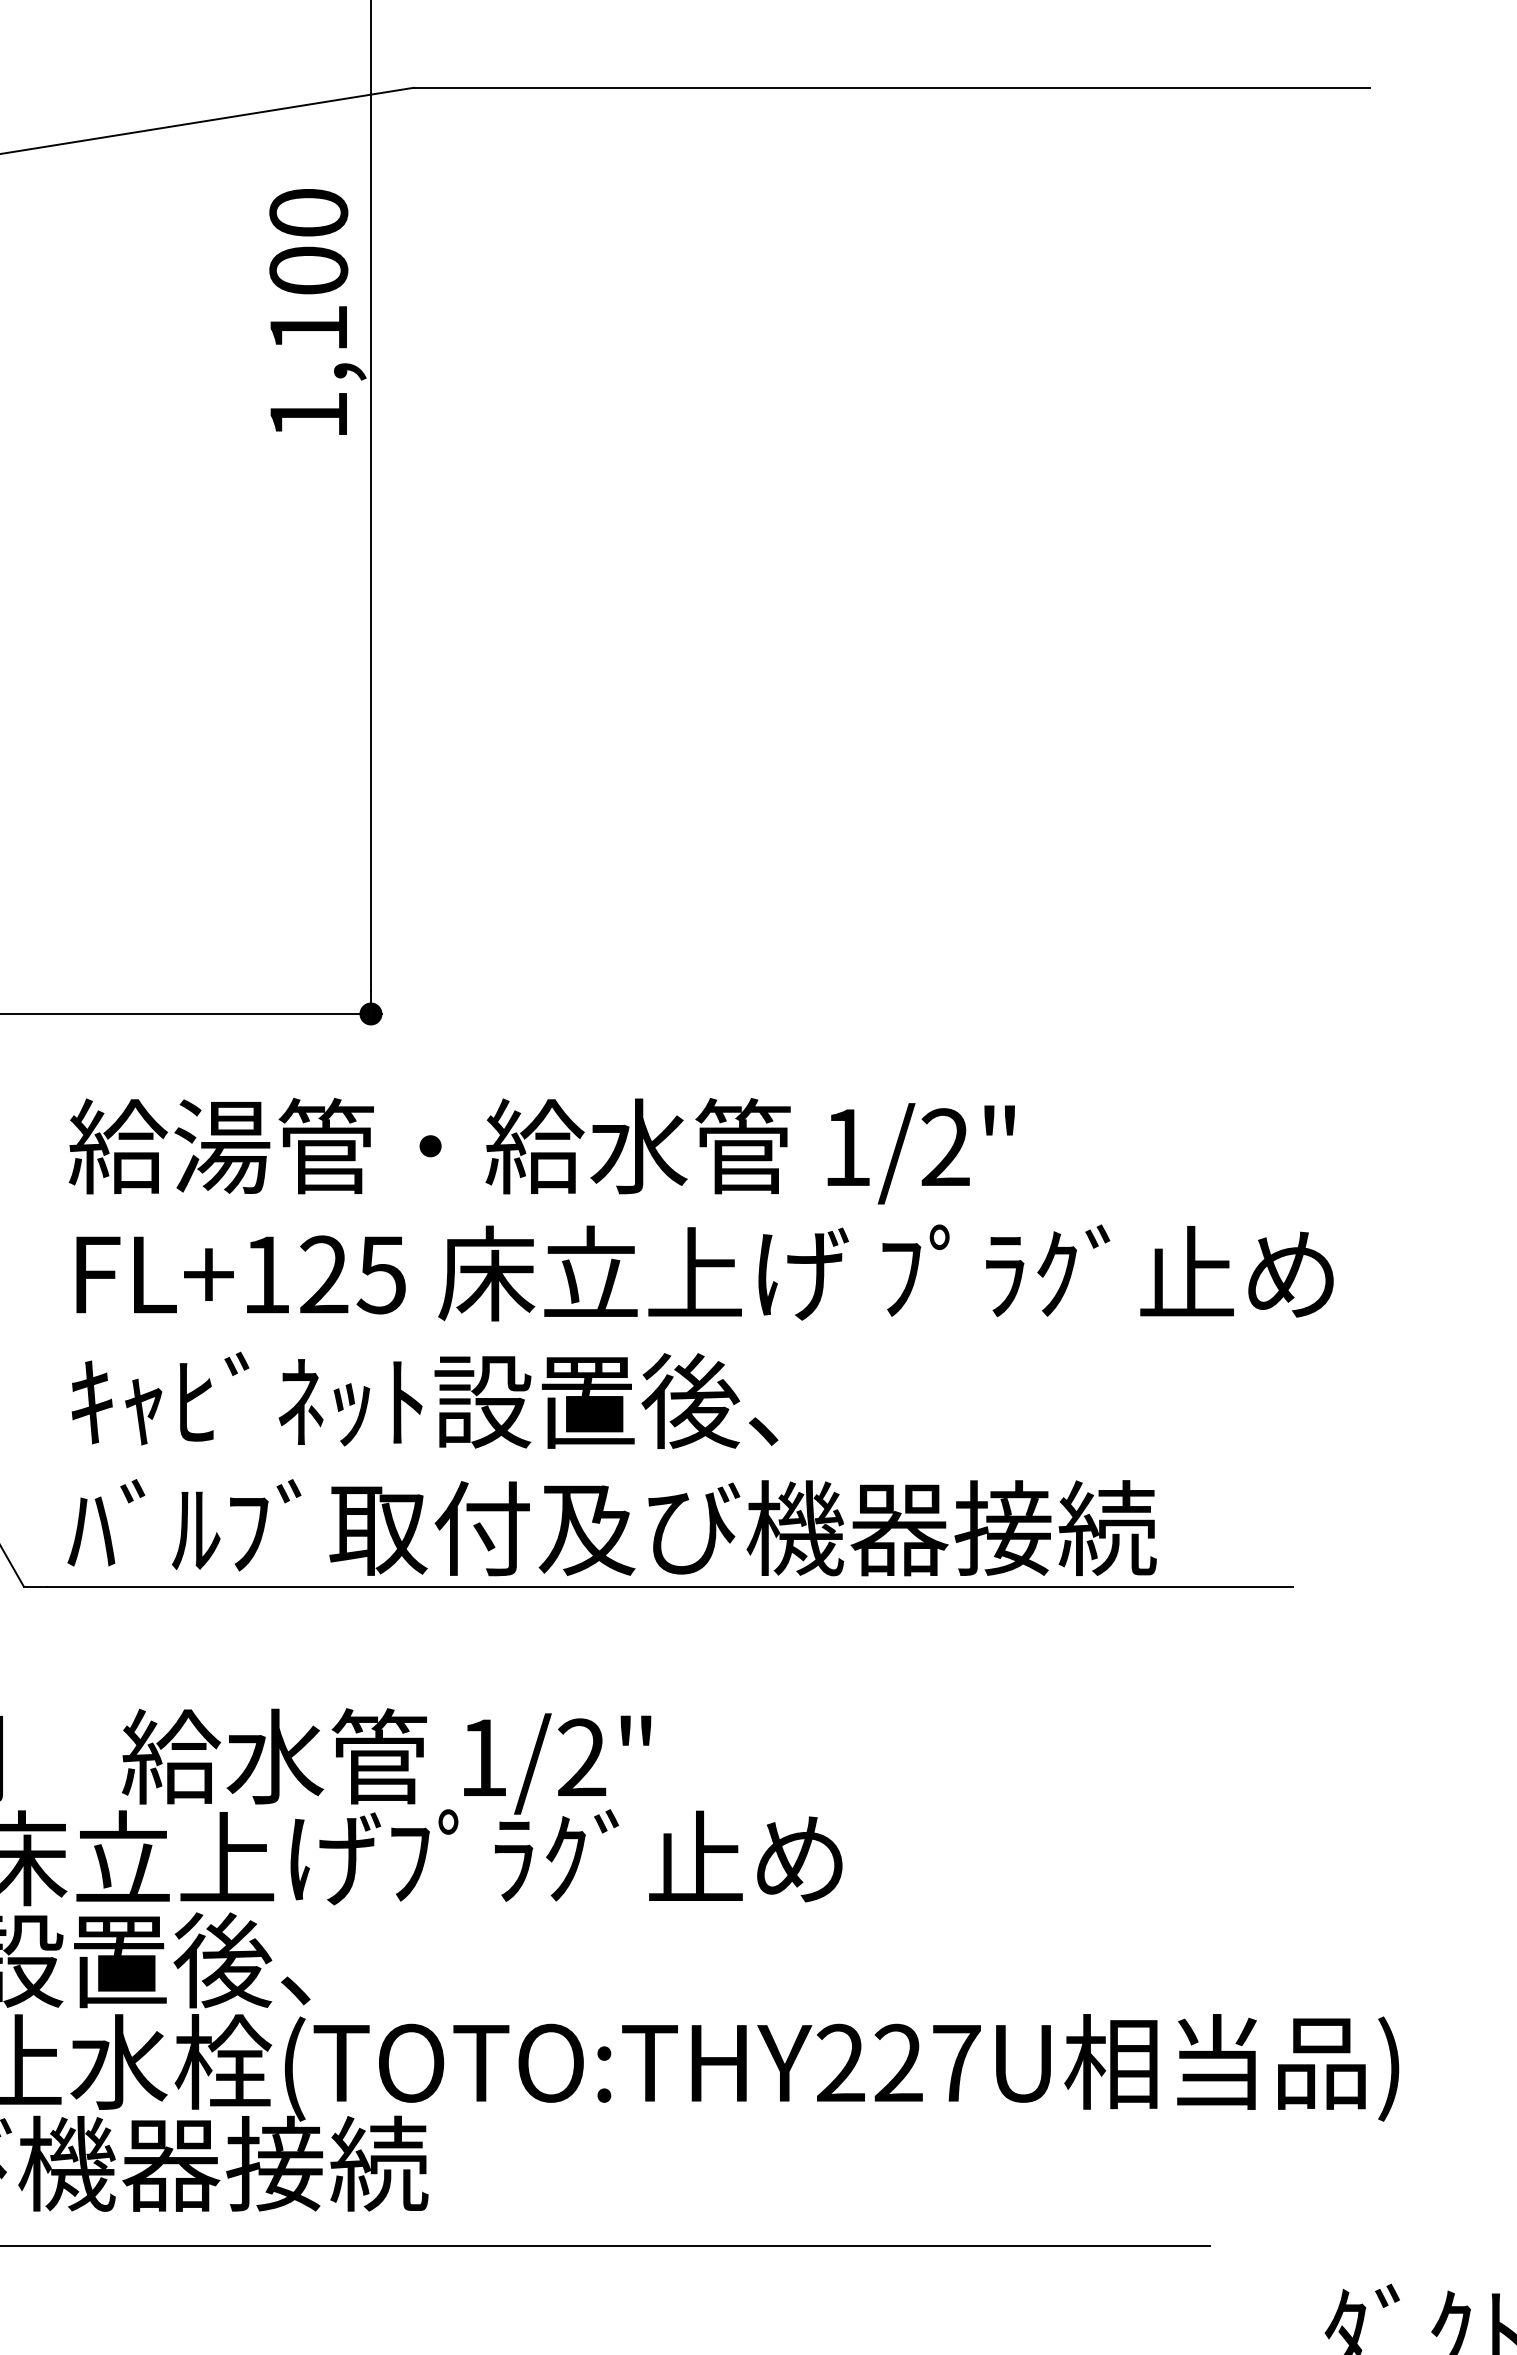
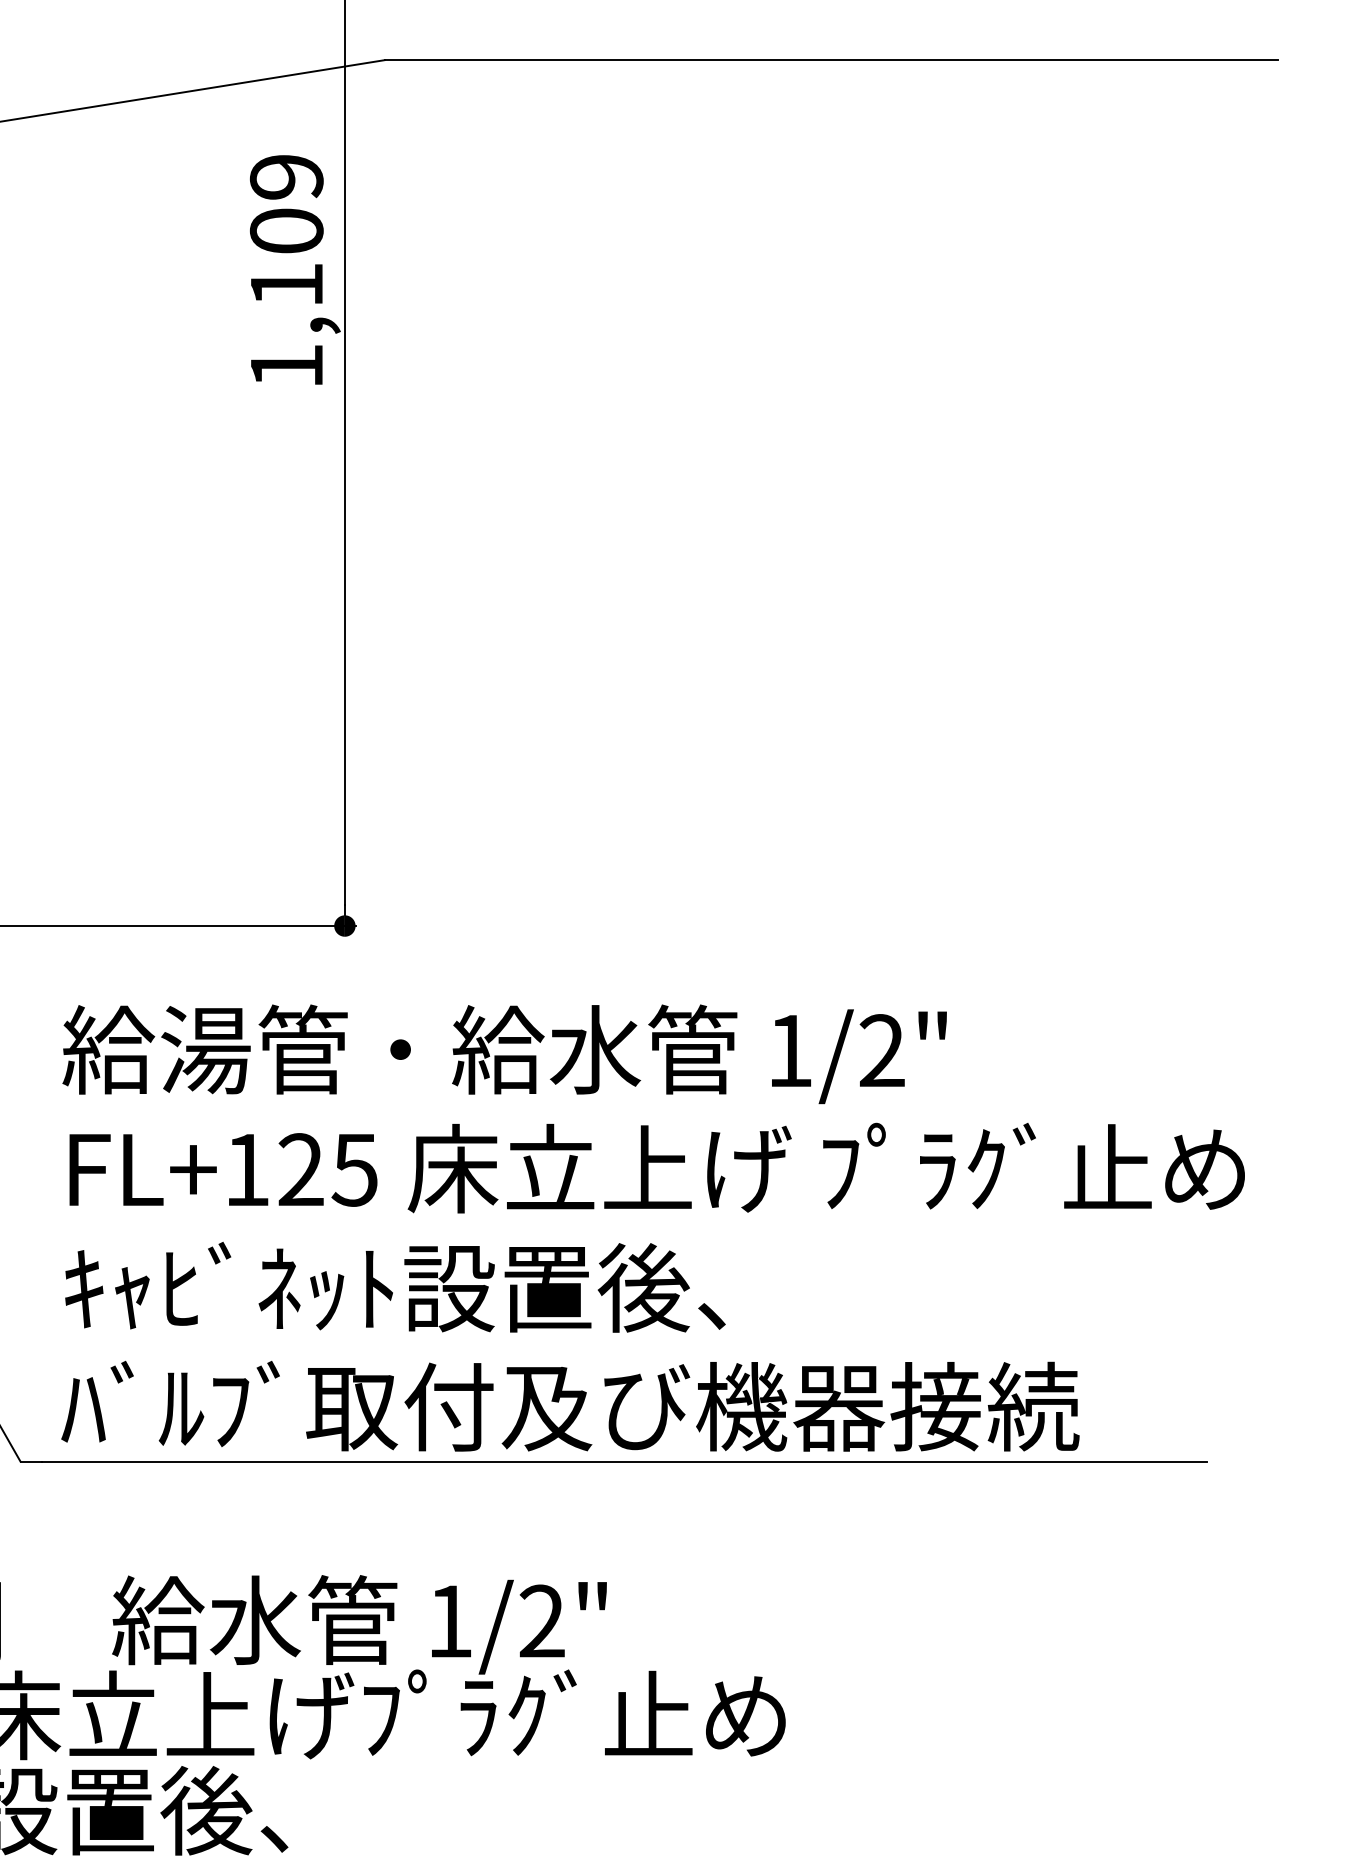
text: (308, 213) -> (286, 177), 1,100 -> 1,109

